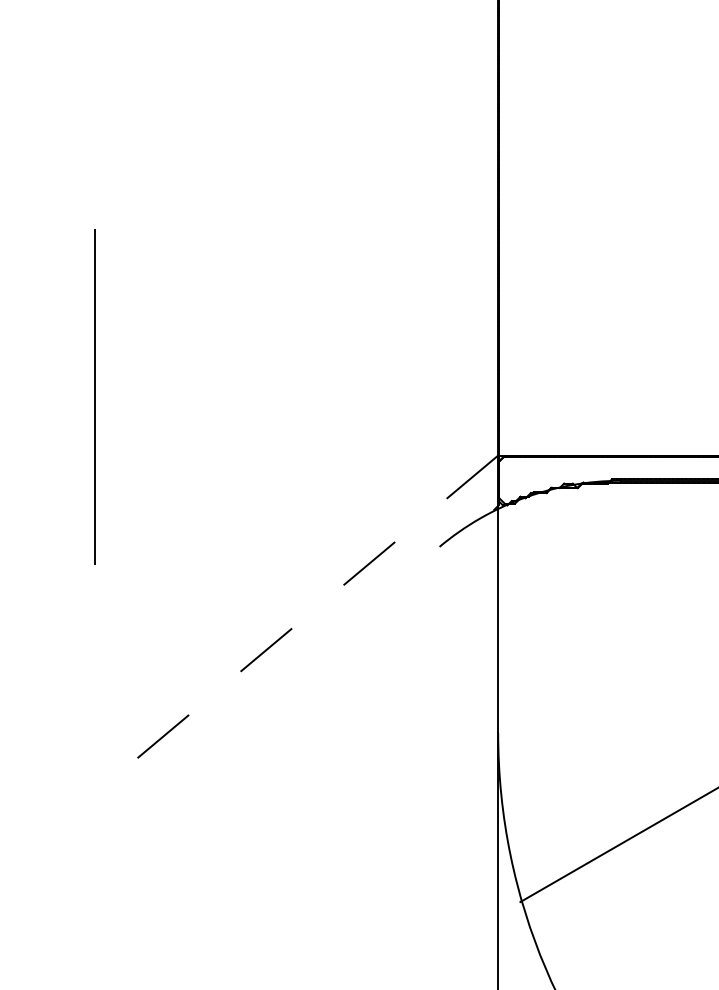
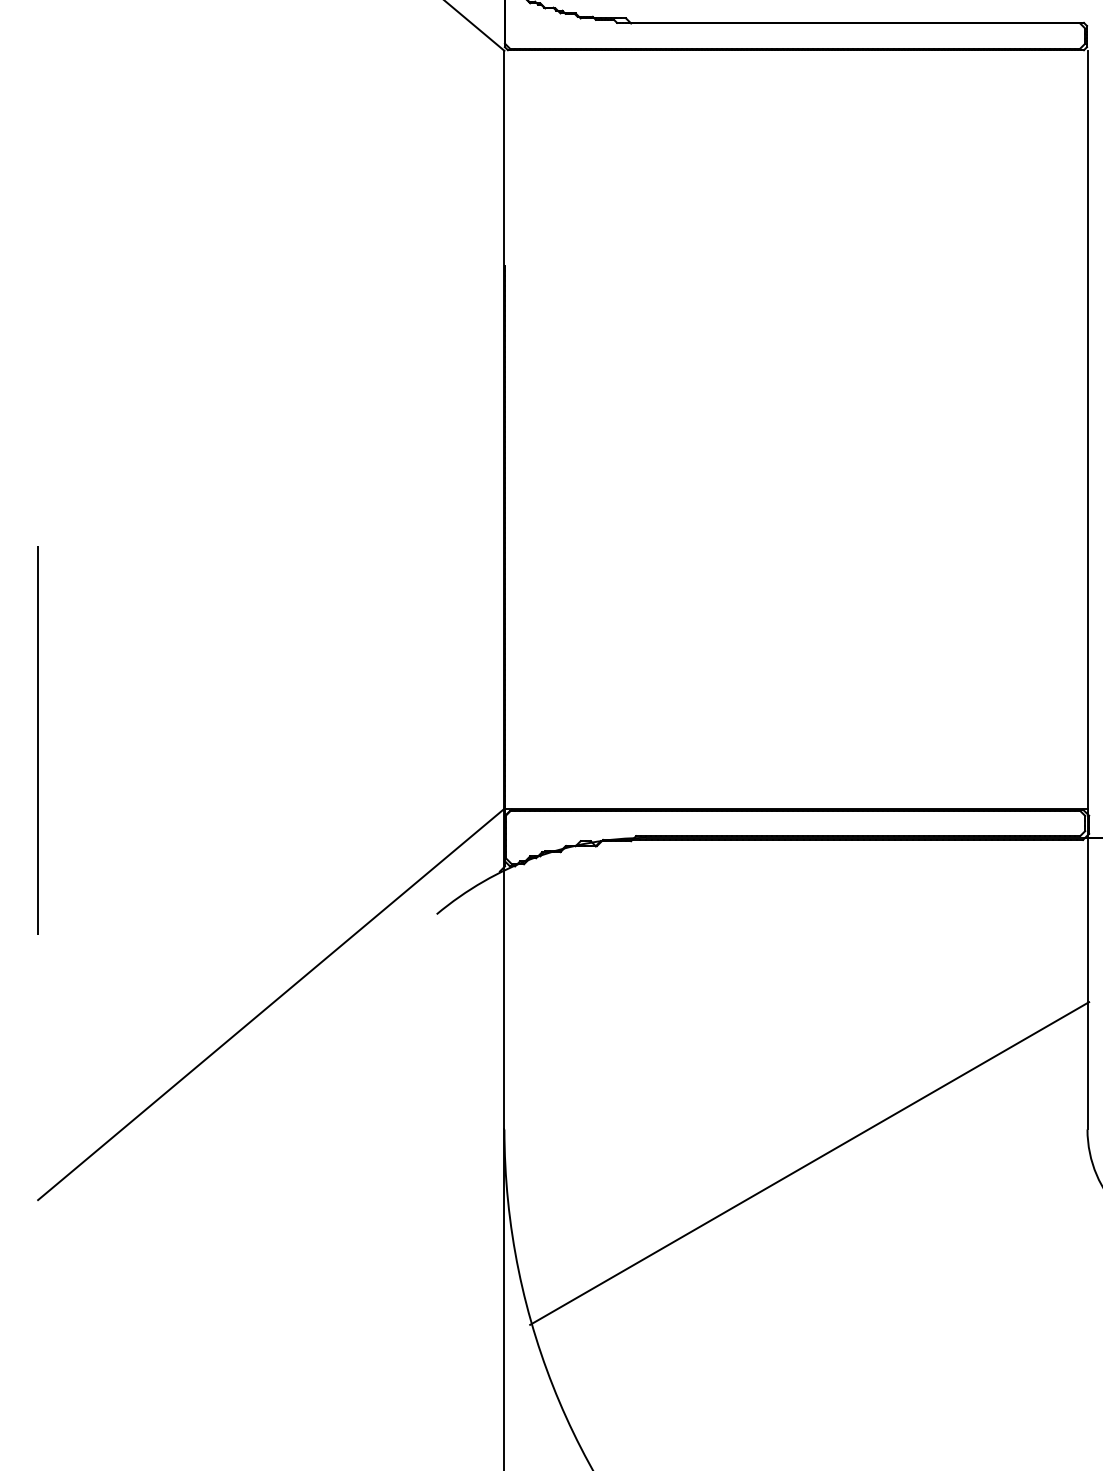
line: (295, 624) -> (270, 1004), dashed -> solid

